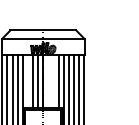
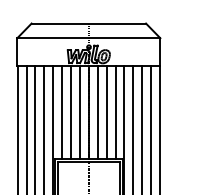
line: (27, 81) -> (61, 112), added
line: (48, 81) -> (97, 112), added
line: (53, 81) -> (106, 112), added

